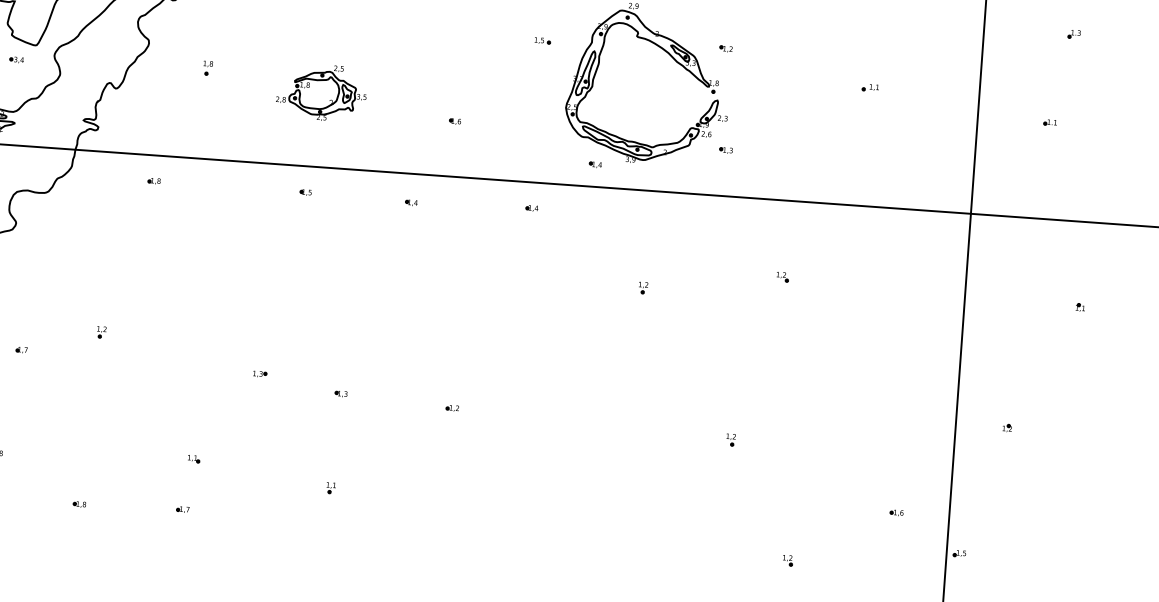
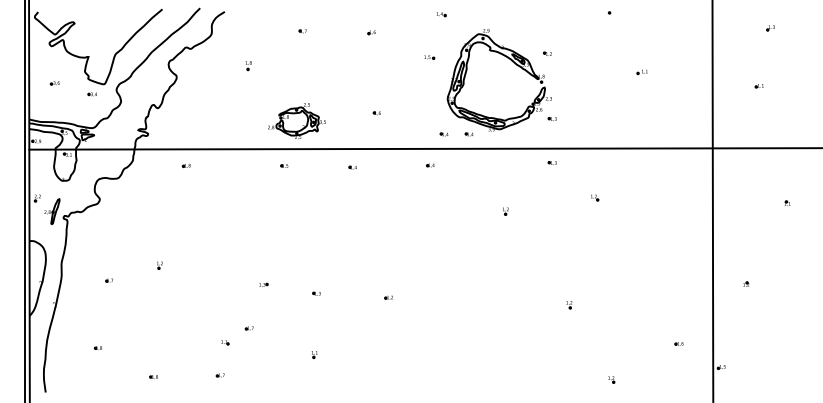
part: (207, 69) -> (248, 66), moved
part: (321, 91) -> (296, 120), moved
part: (555, 161) -> (443, 134), added
part: (719, 218) -> (551, 163), added
part: (231, 439) -> (248, 328), added

